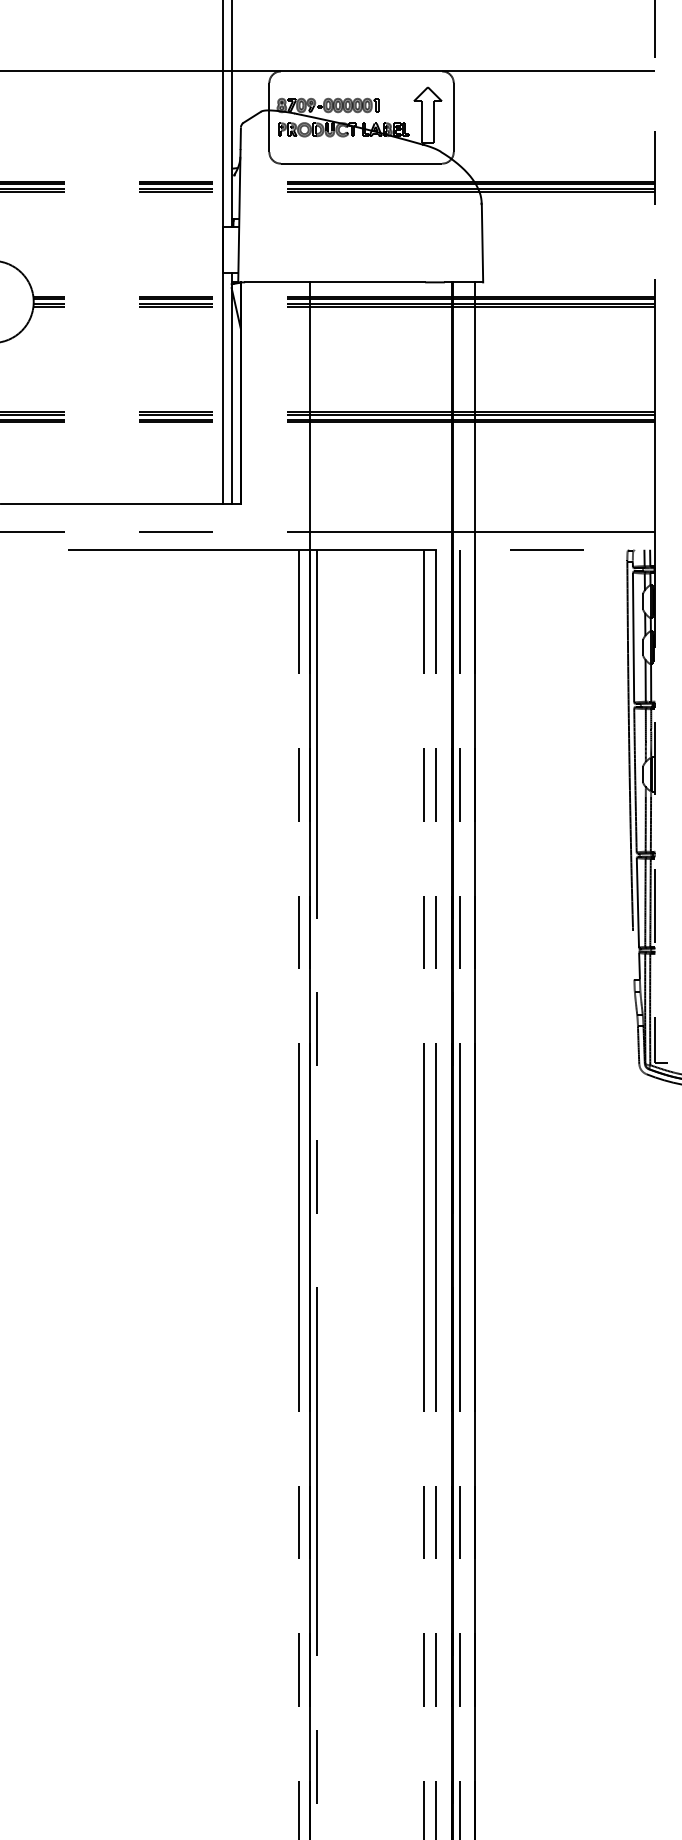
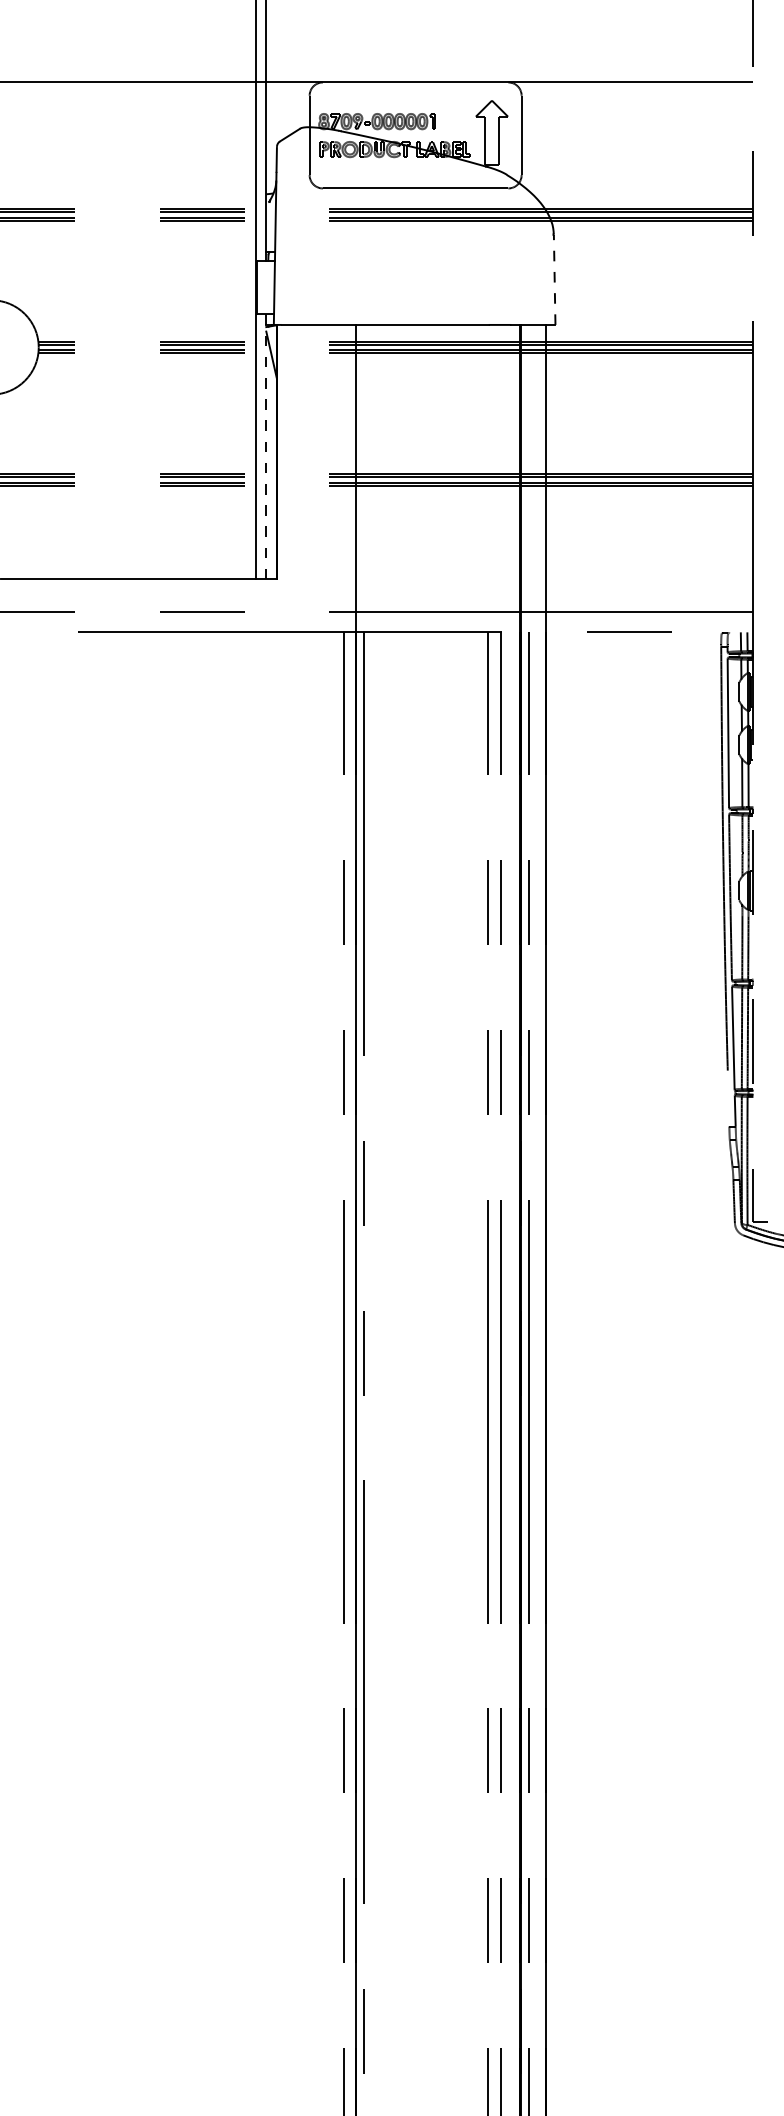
line: (482, 242) -> (554, 279), solid -> dashed
line: (231, 388) -> (266, 446), solid -> dashed

